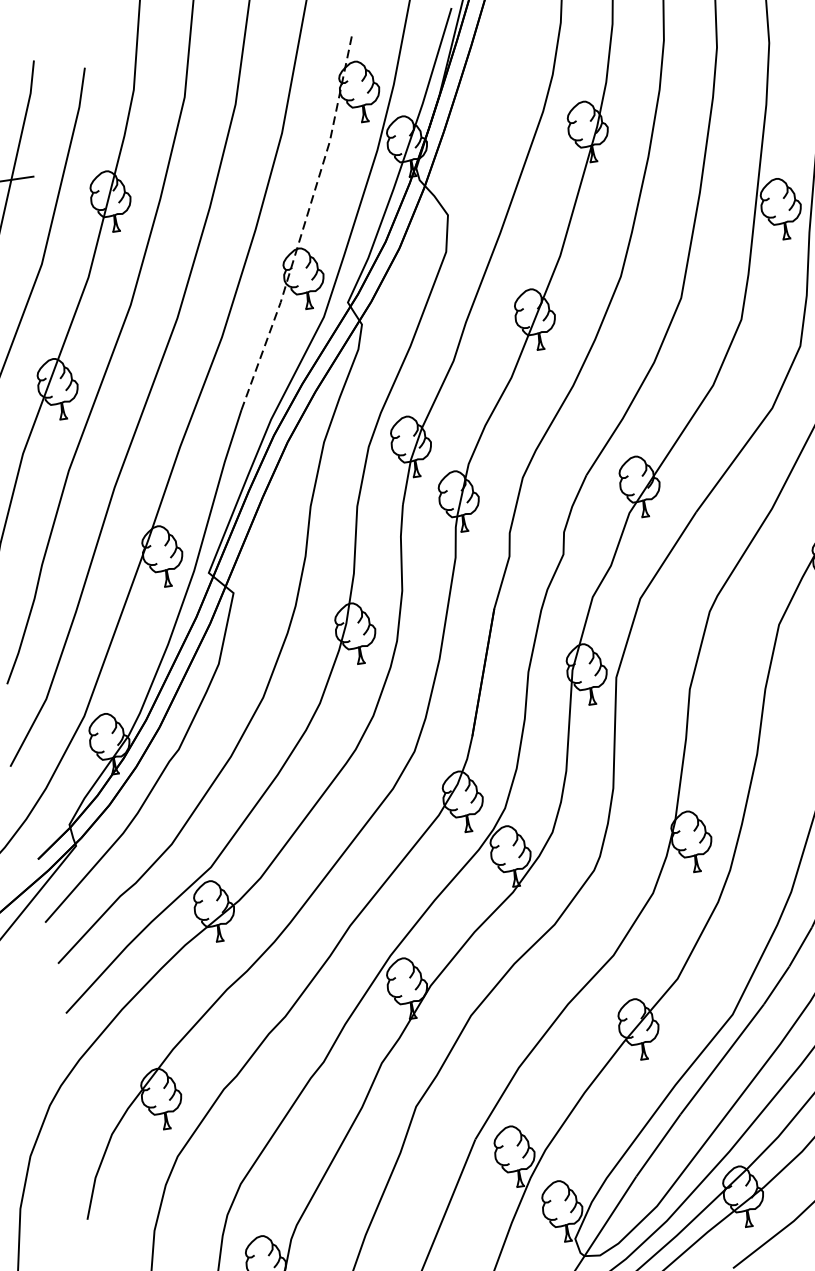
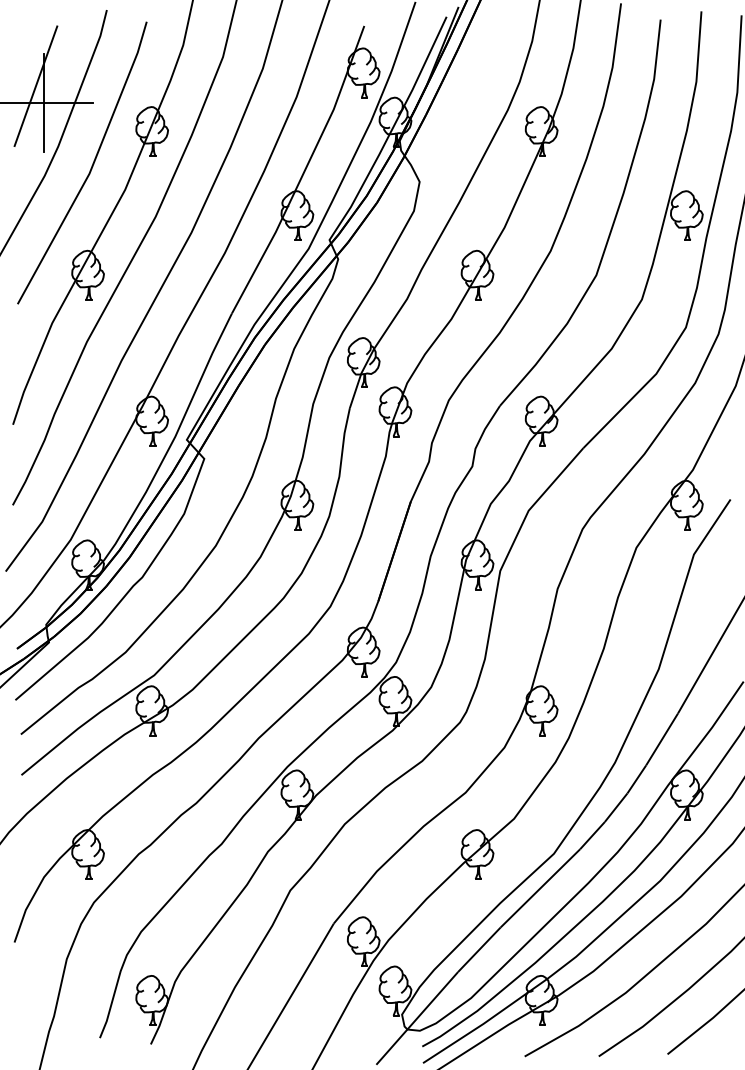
line: (303, 224) -> (303, 172), dashed -> solid

